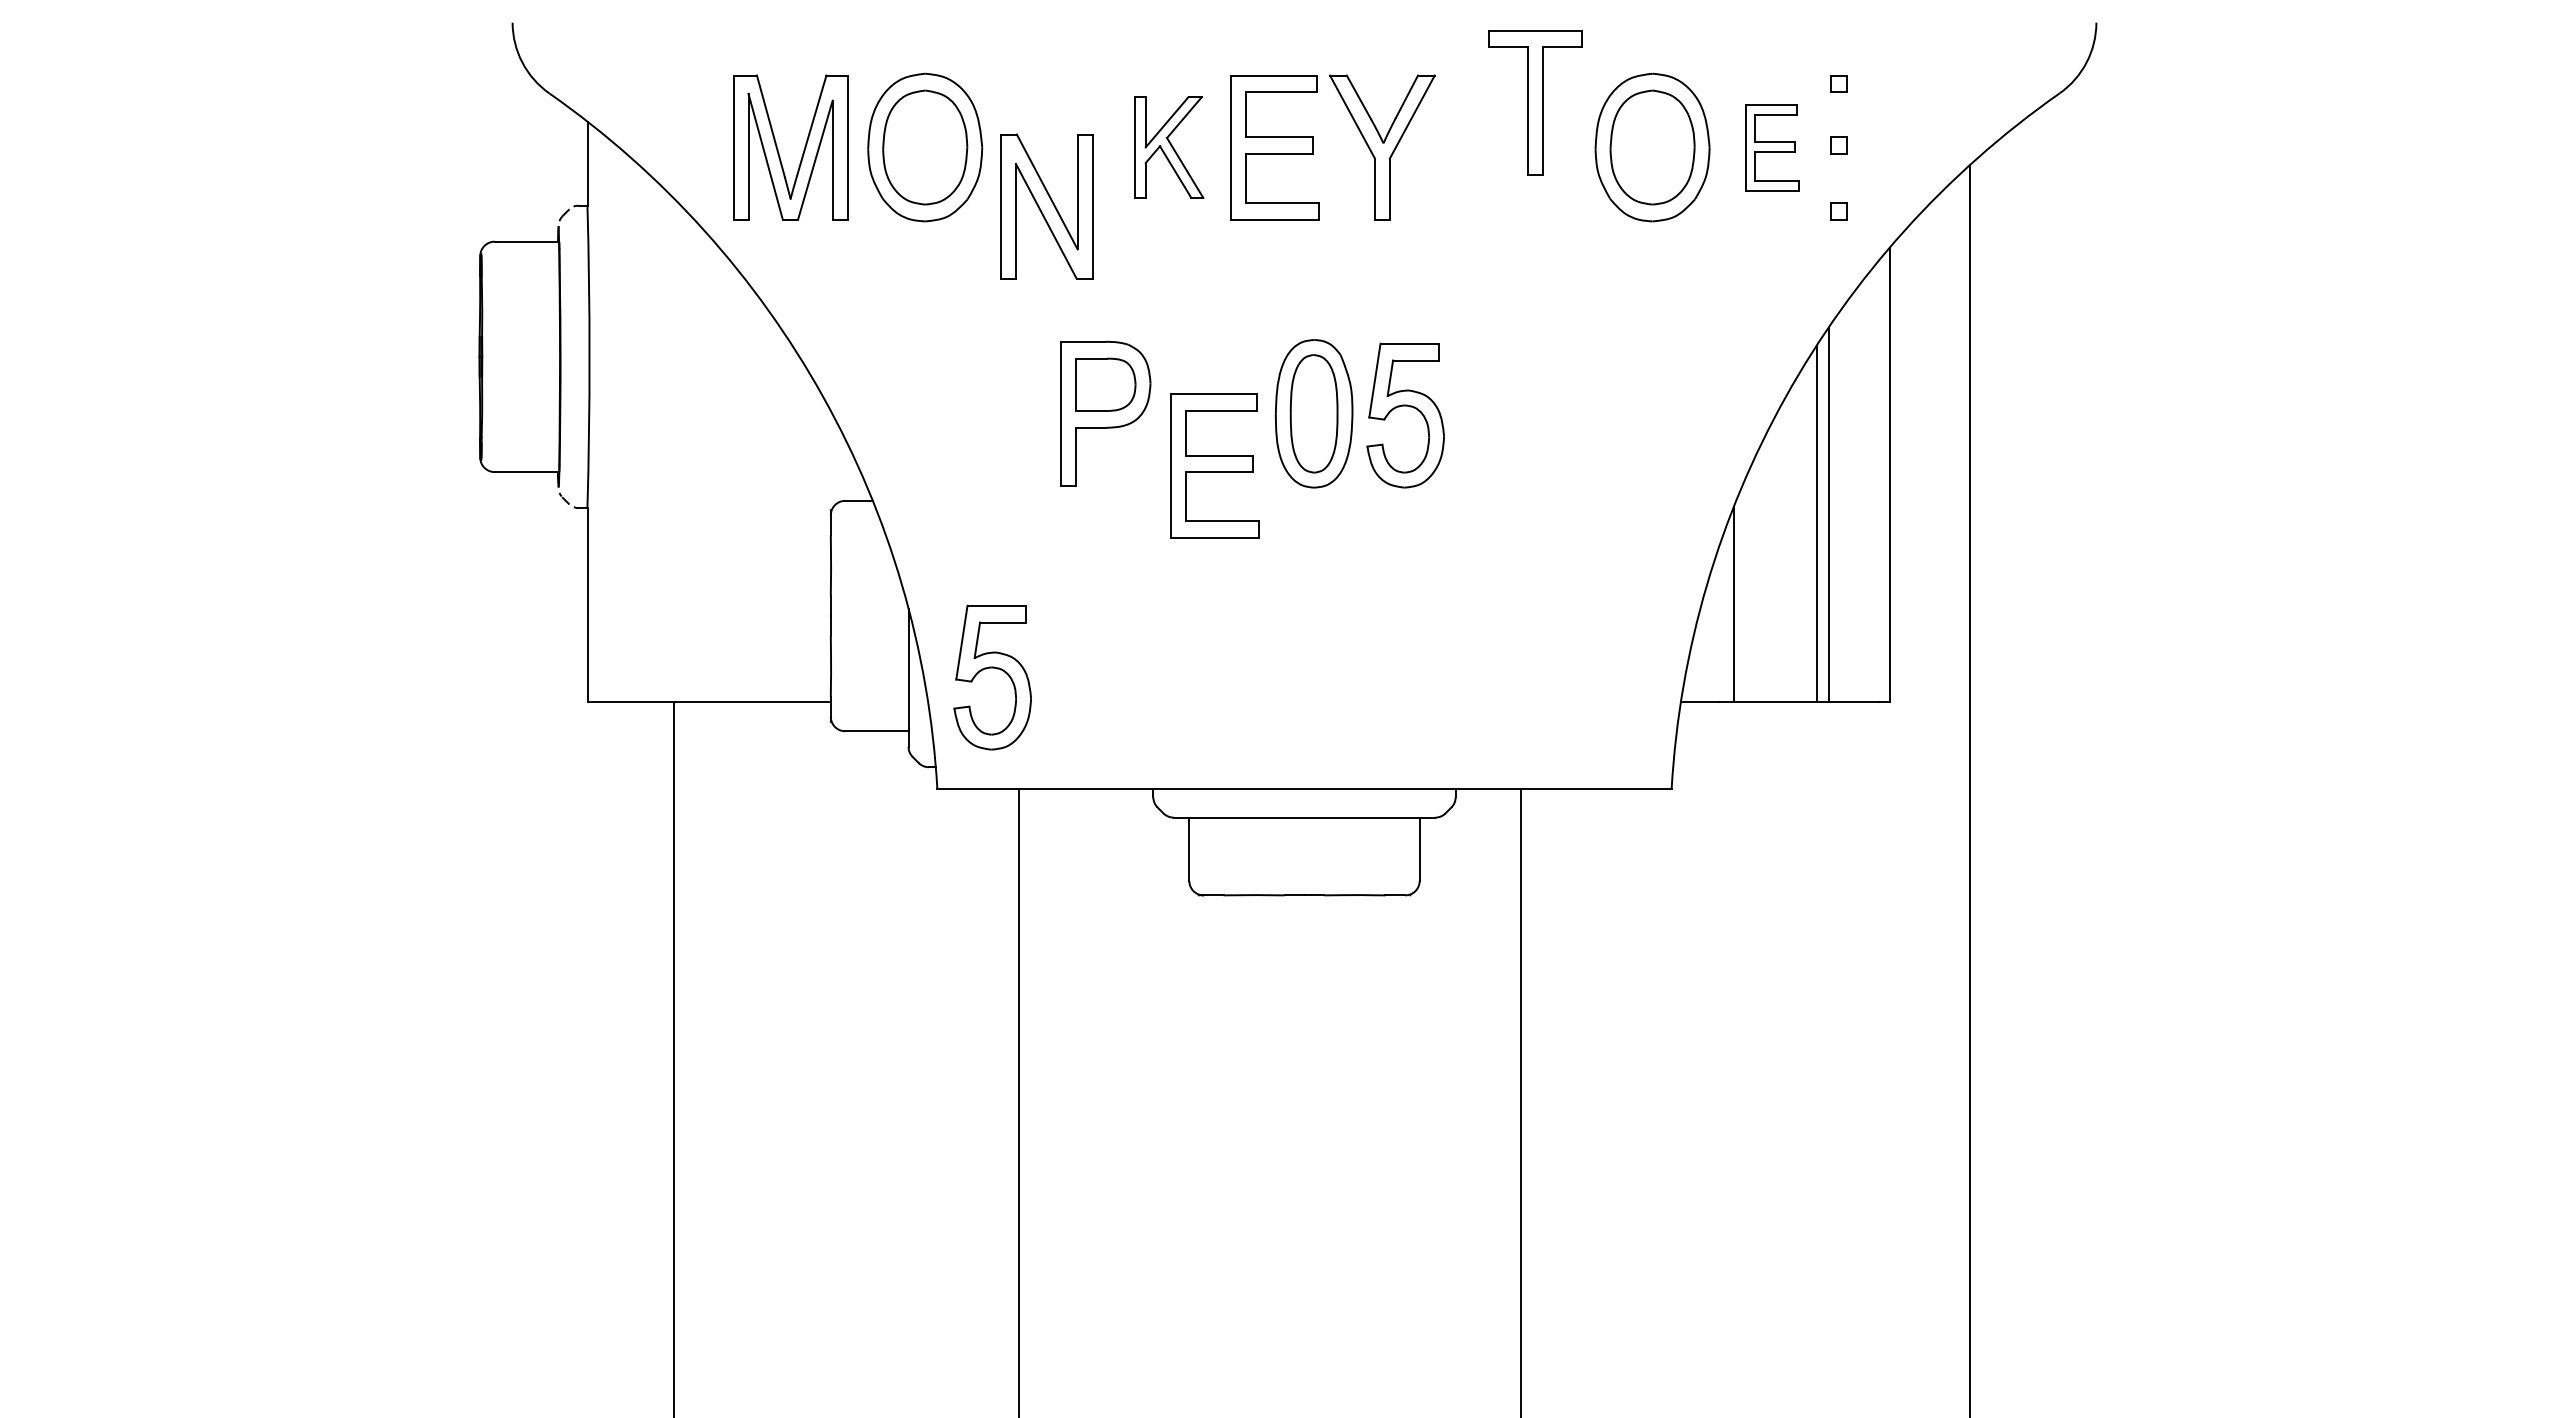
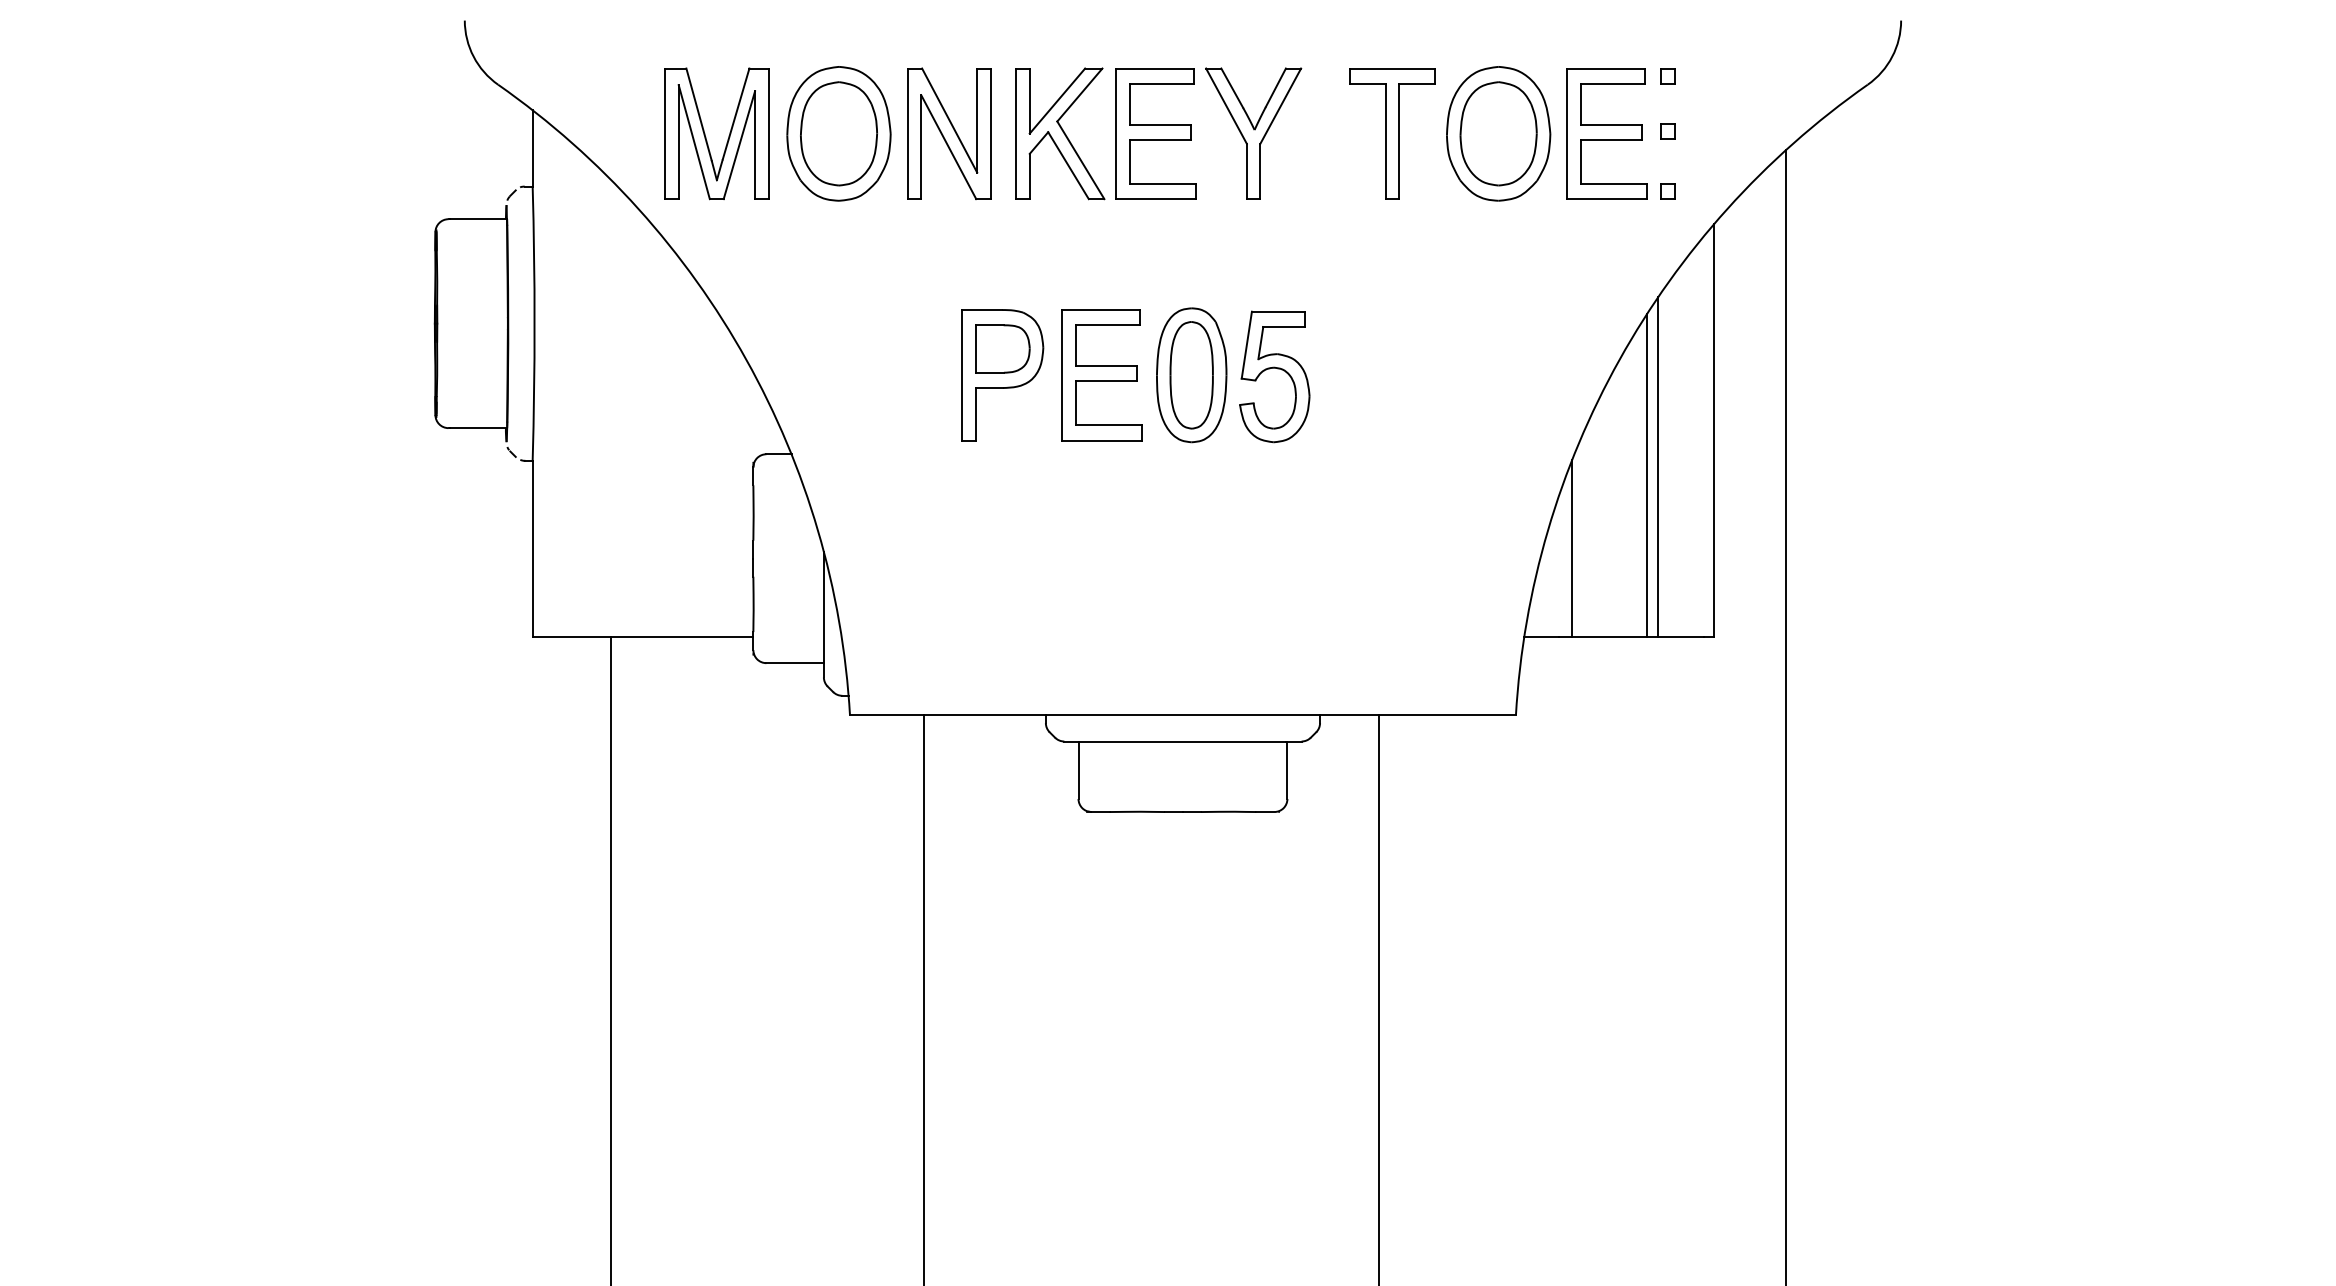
part: (1535, 102) -> (1392, 133), moved
part: (1169, 147) -> (1060, 133), size x1.43
part: (1771, 147) -> (1606, 133), size x1.67
part: (1046, 206) -> (948, 133), moved
part: (1214, 465) -> (1101, 375), moved
part: (992, 668) -> (900, 606), removed

